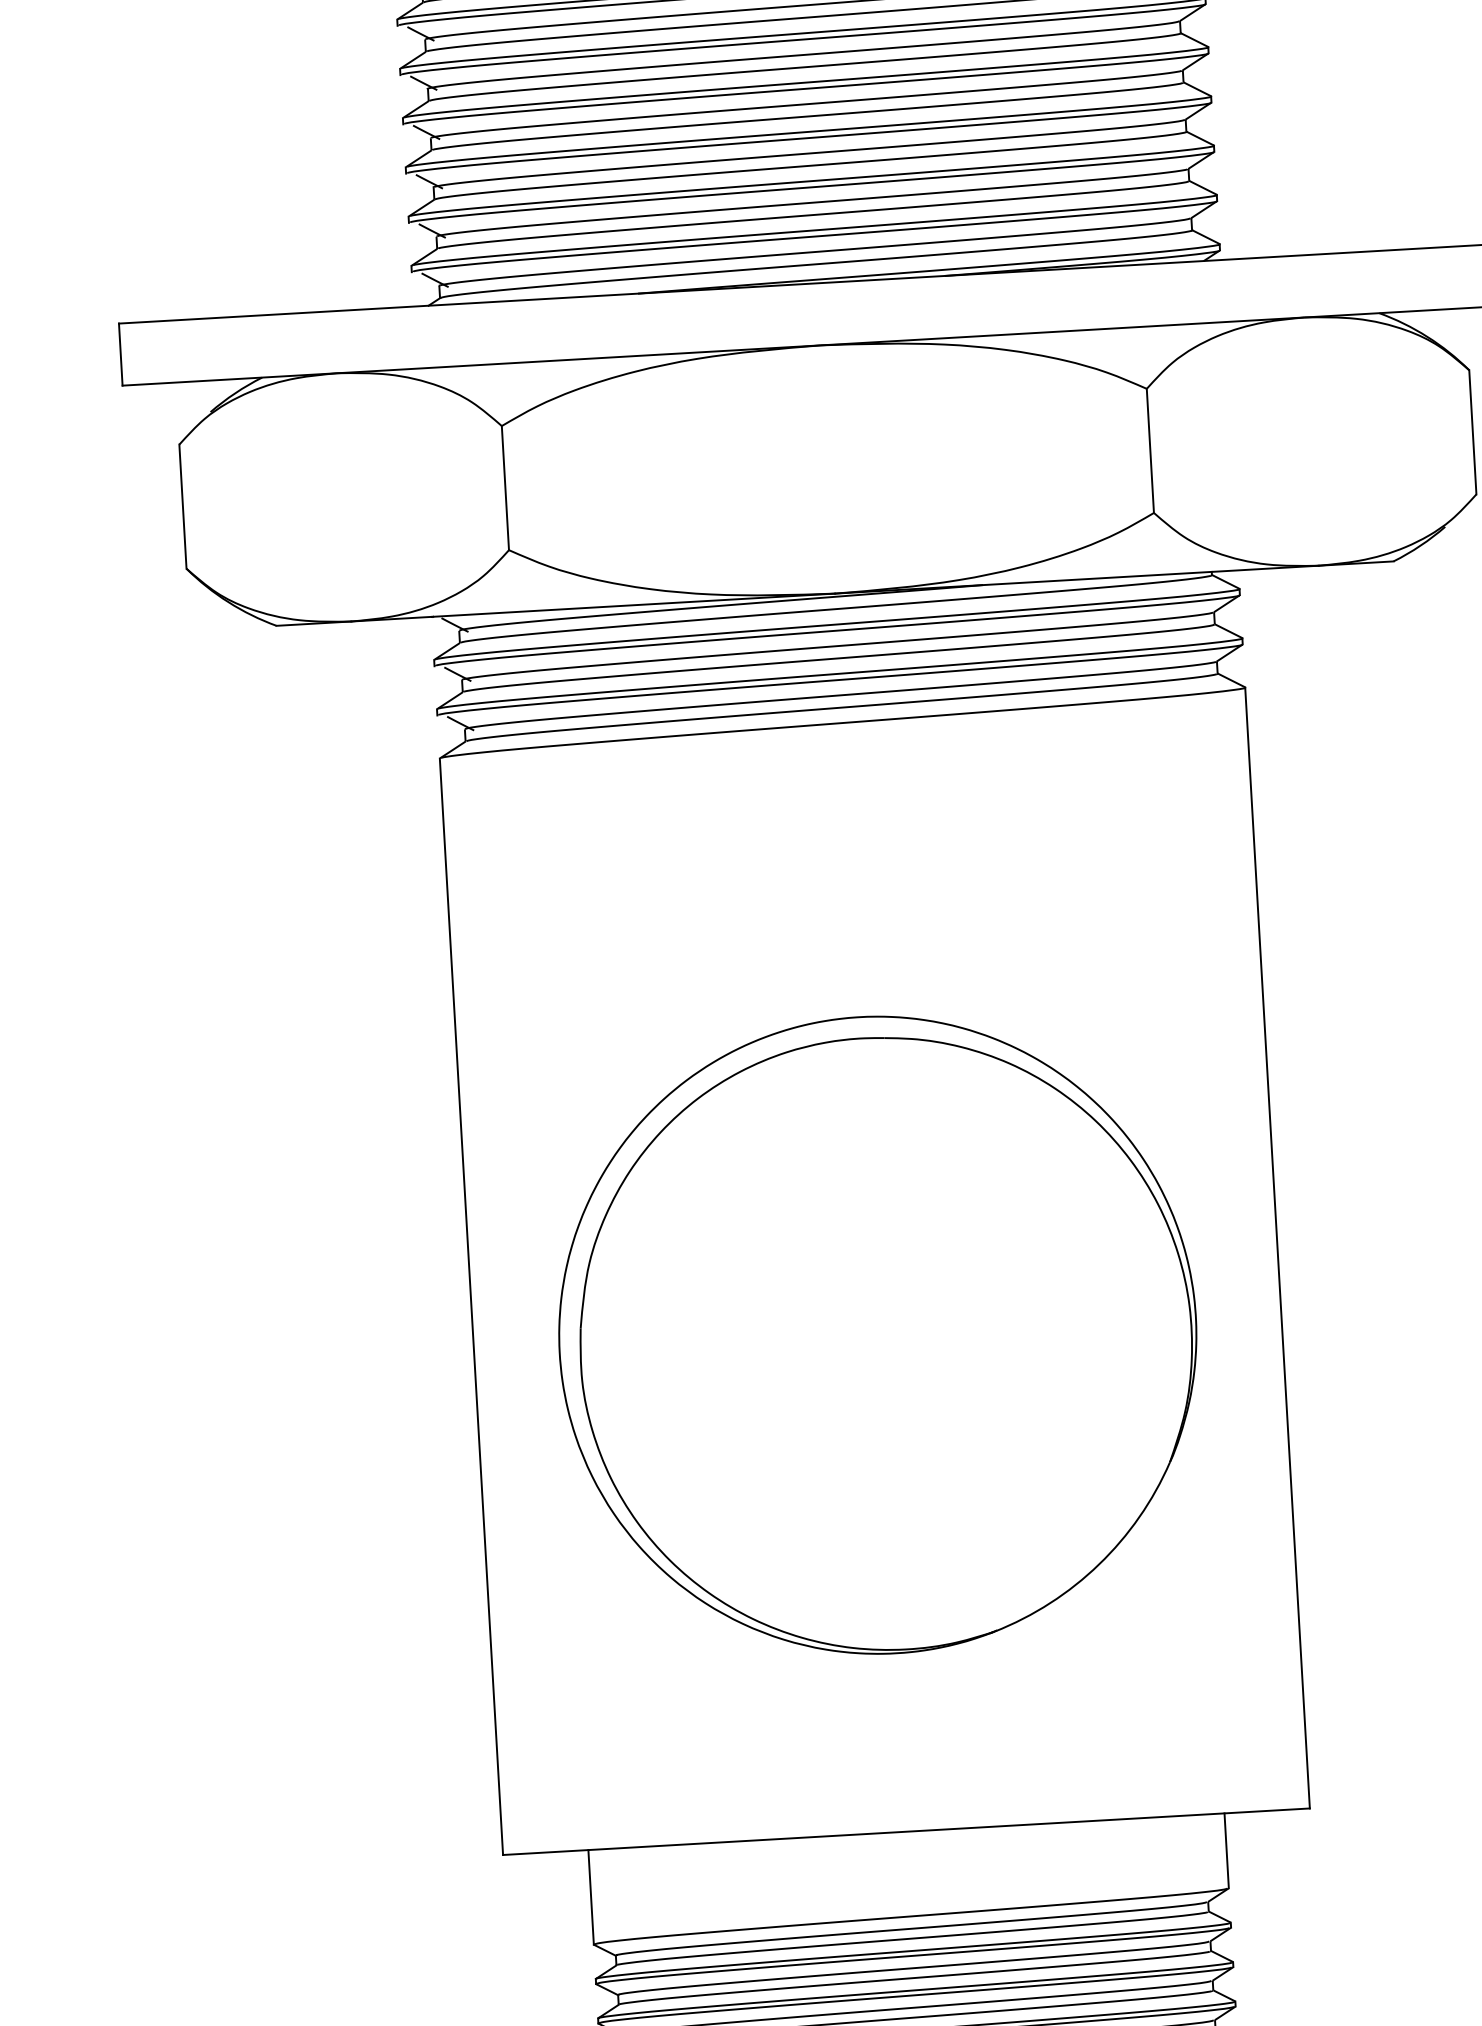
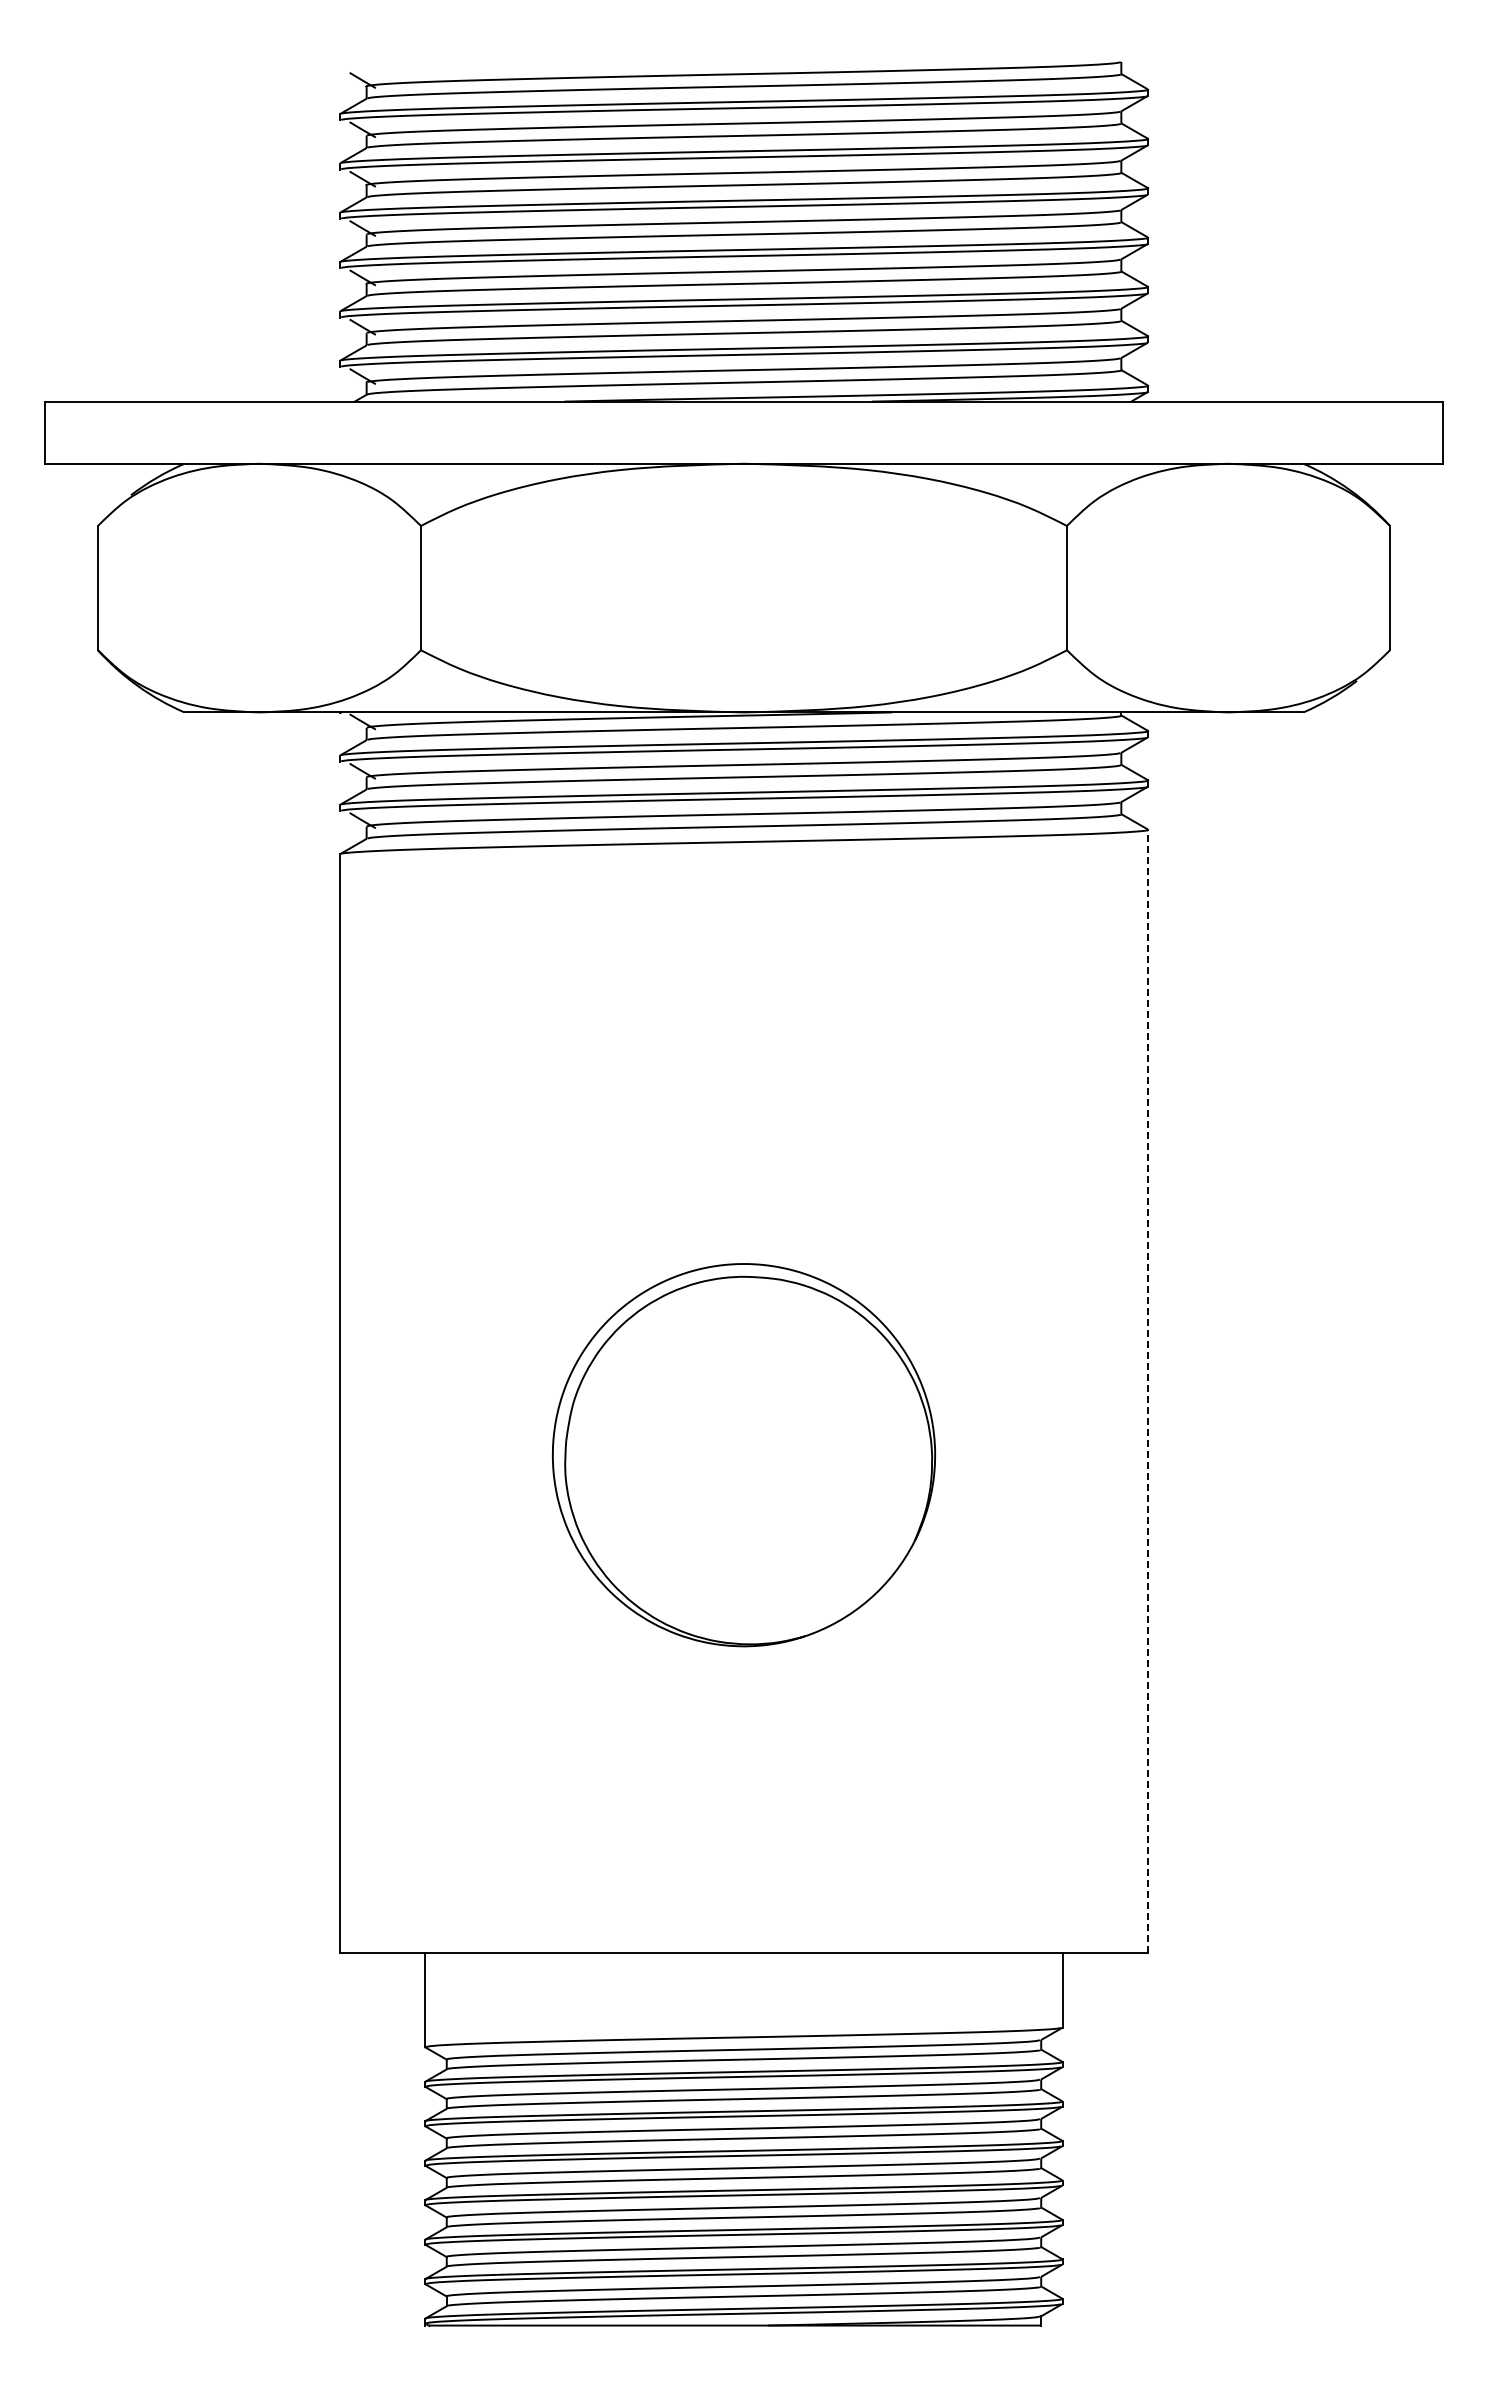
line: (1277, 1247) -> (1148, 1390), solid -> dashed
part: (877, 1334) -> (743, 1454), size x0.6

